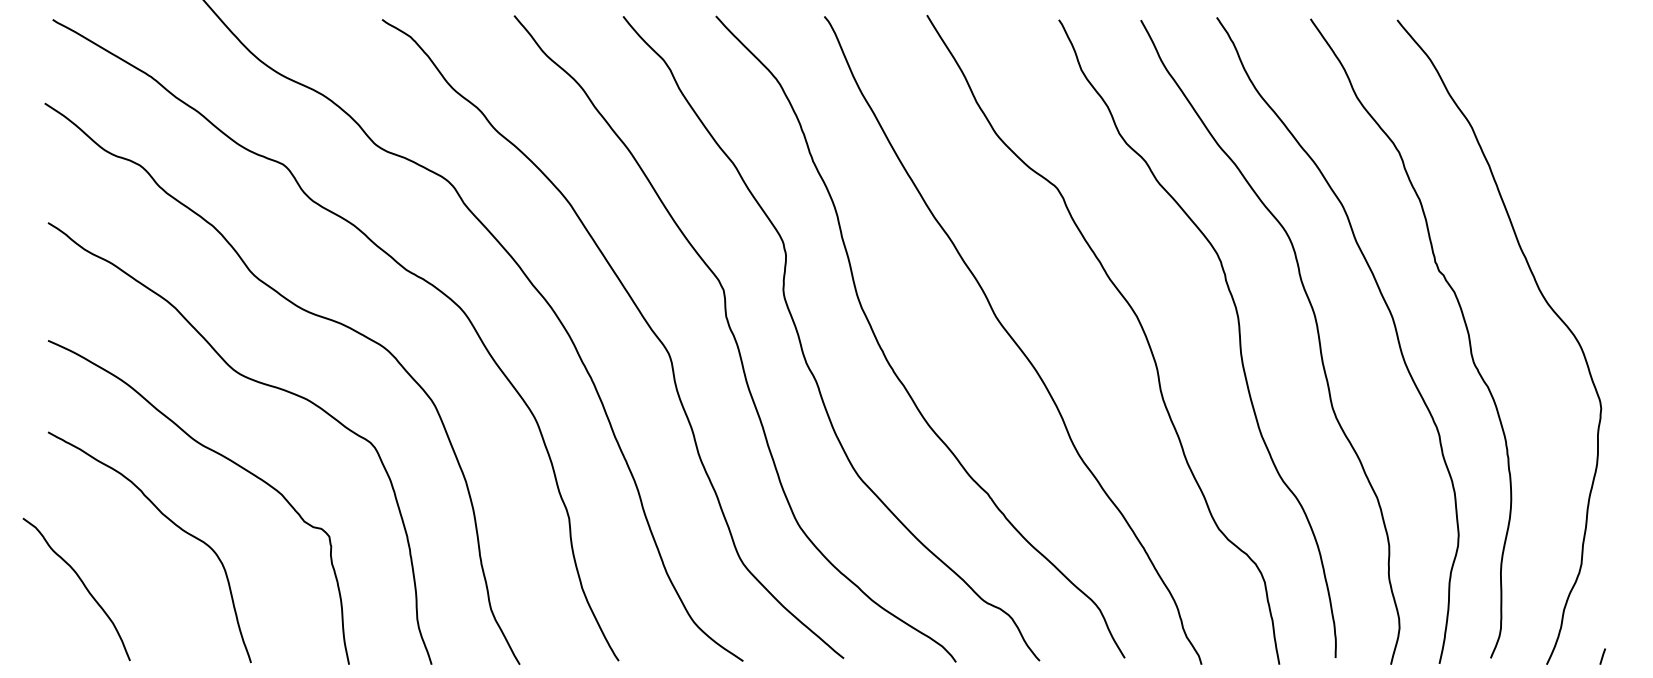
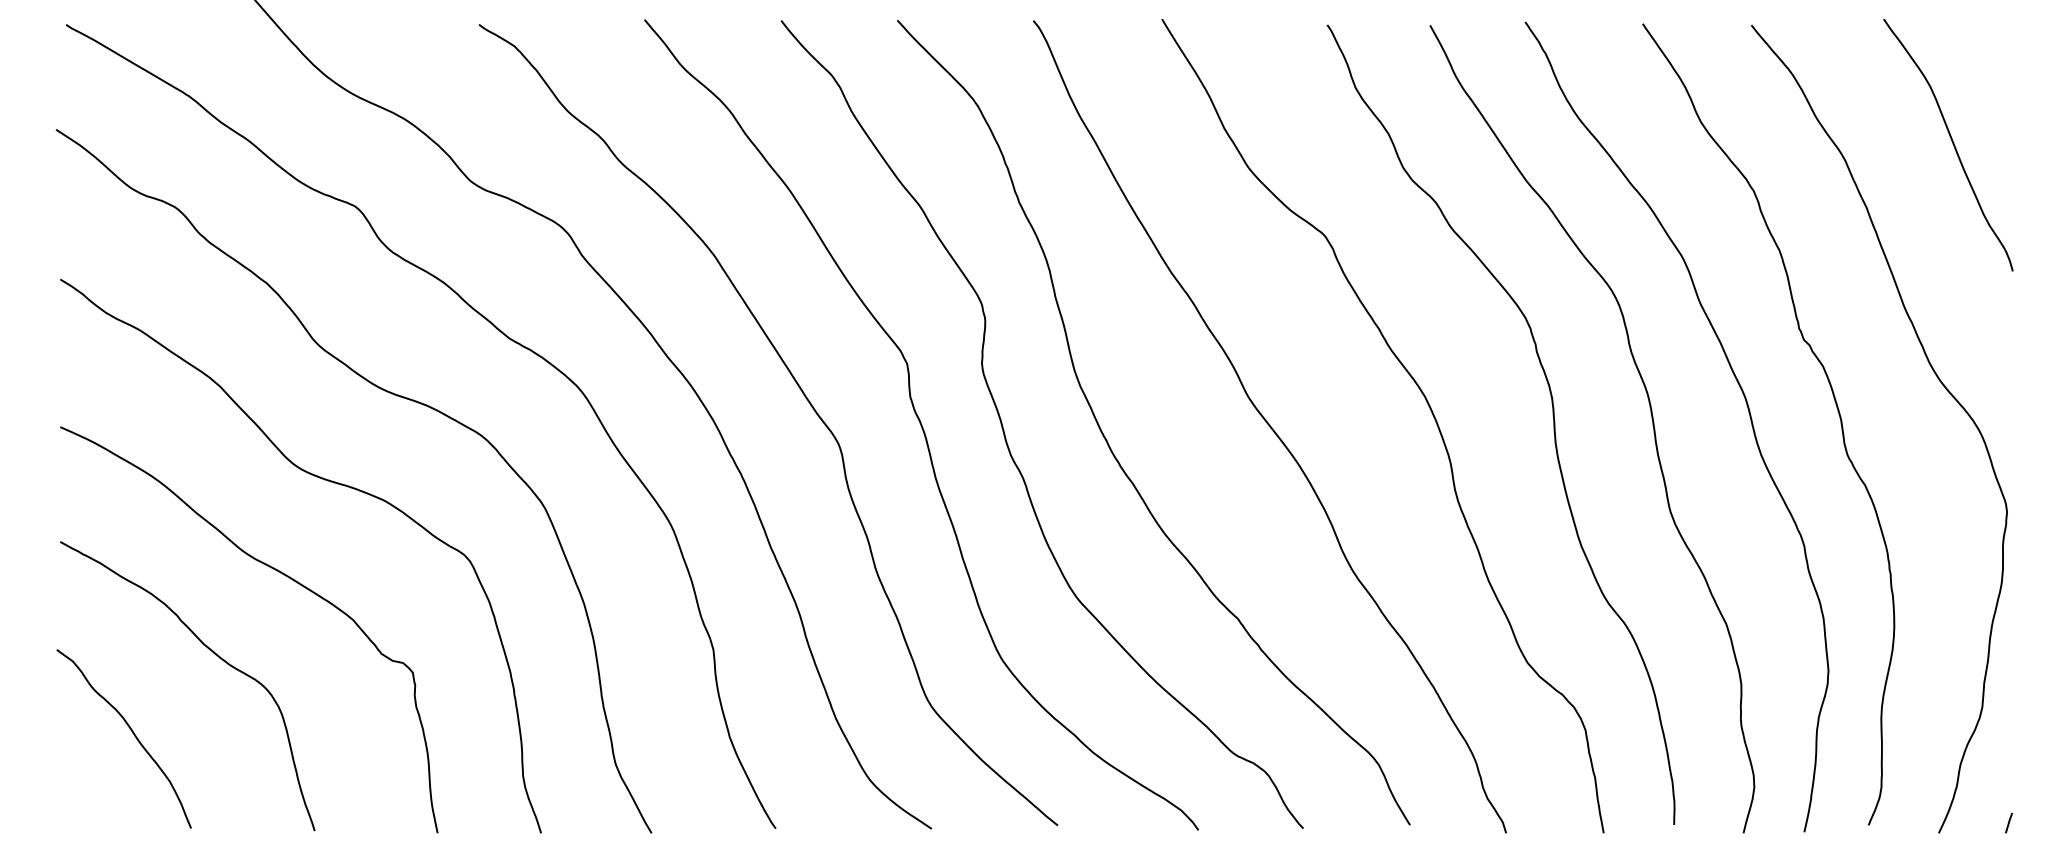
curve: (1557, 115) -> (1952, 144), added
curve: (83, 585) -> (132, 733), moved

